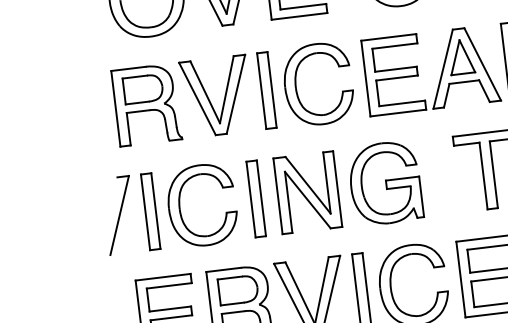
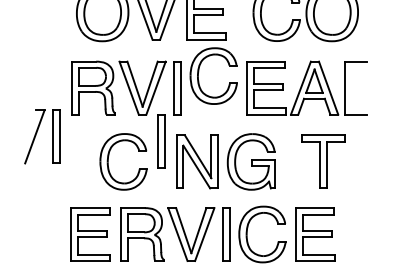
part: (297, 80) -> (199, 71), moved
part: (256, 198) -> (161, 141), moved
part: (130, 213) -> (42, 136), moved

